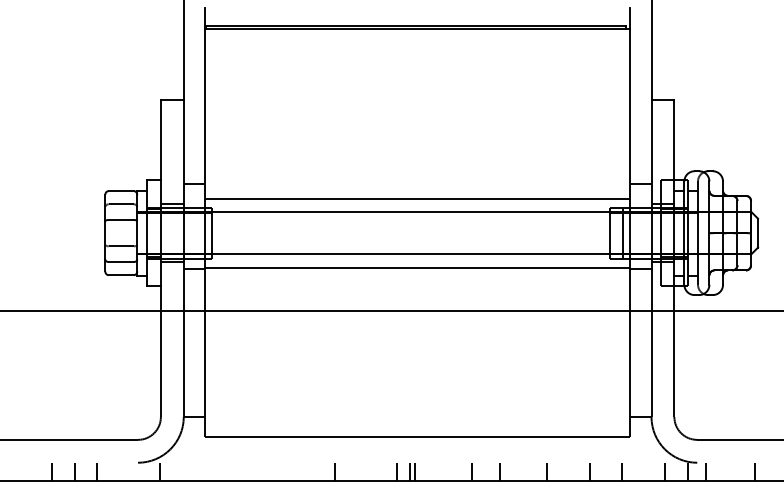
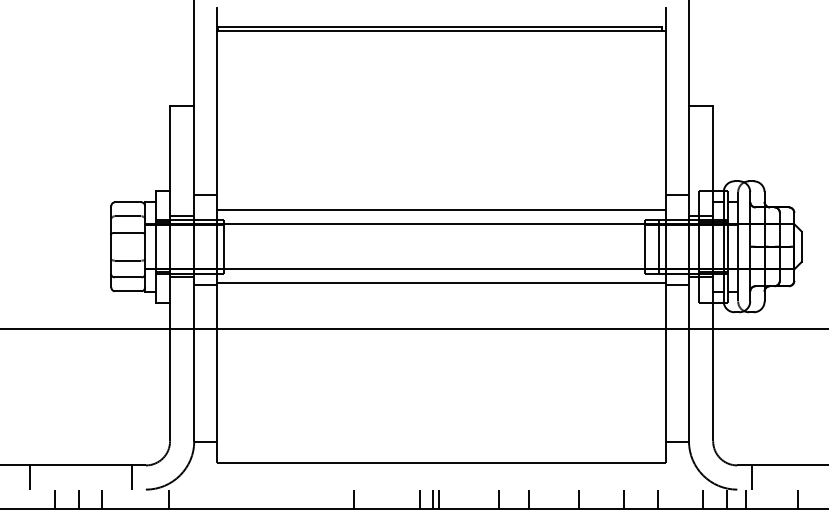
line: (28, 451) -> (30, 477), added
line: (124, 451) -> (131, 477), added
line: (710, 451) -> (751, 477), added

